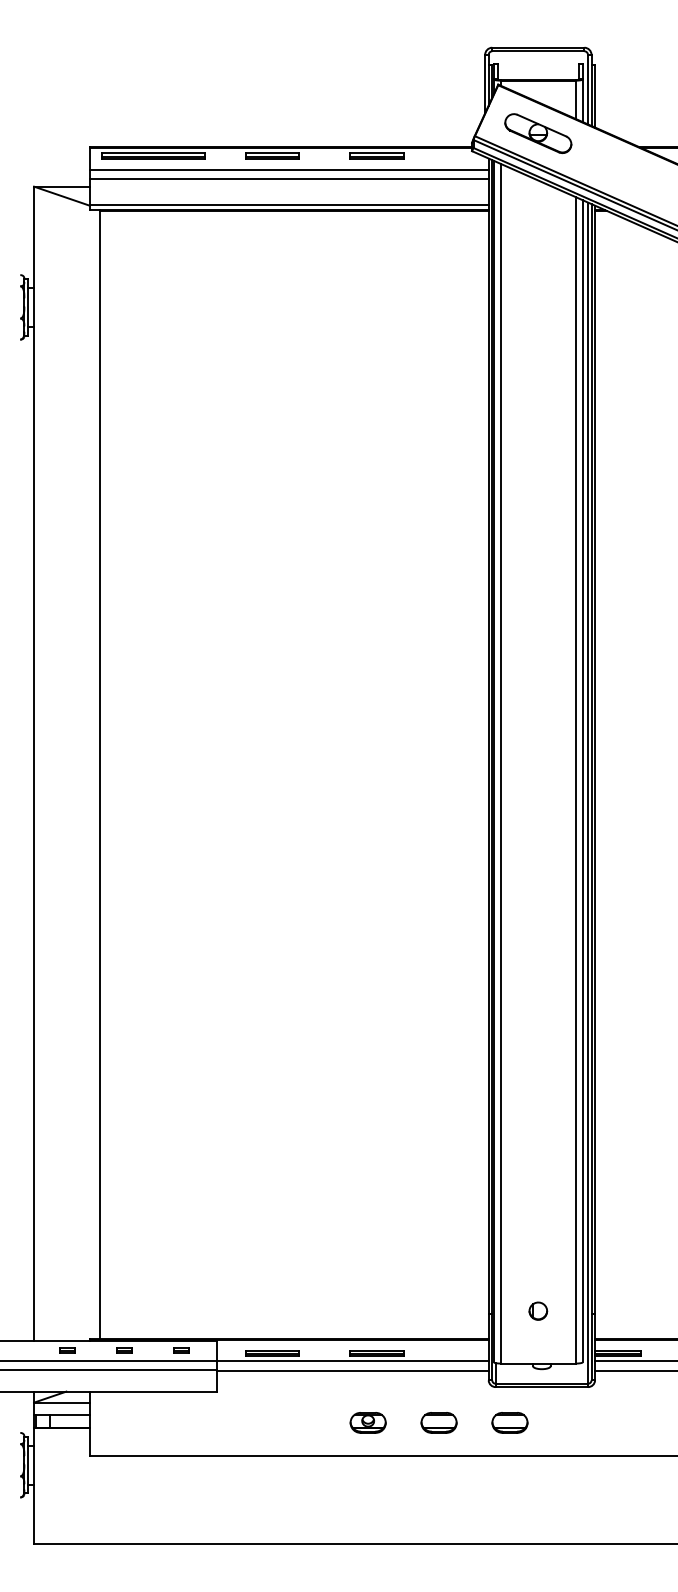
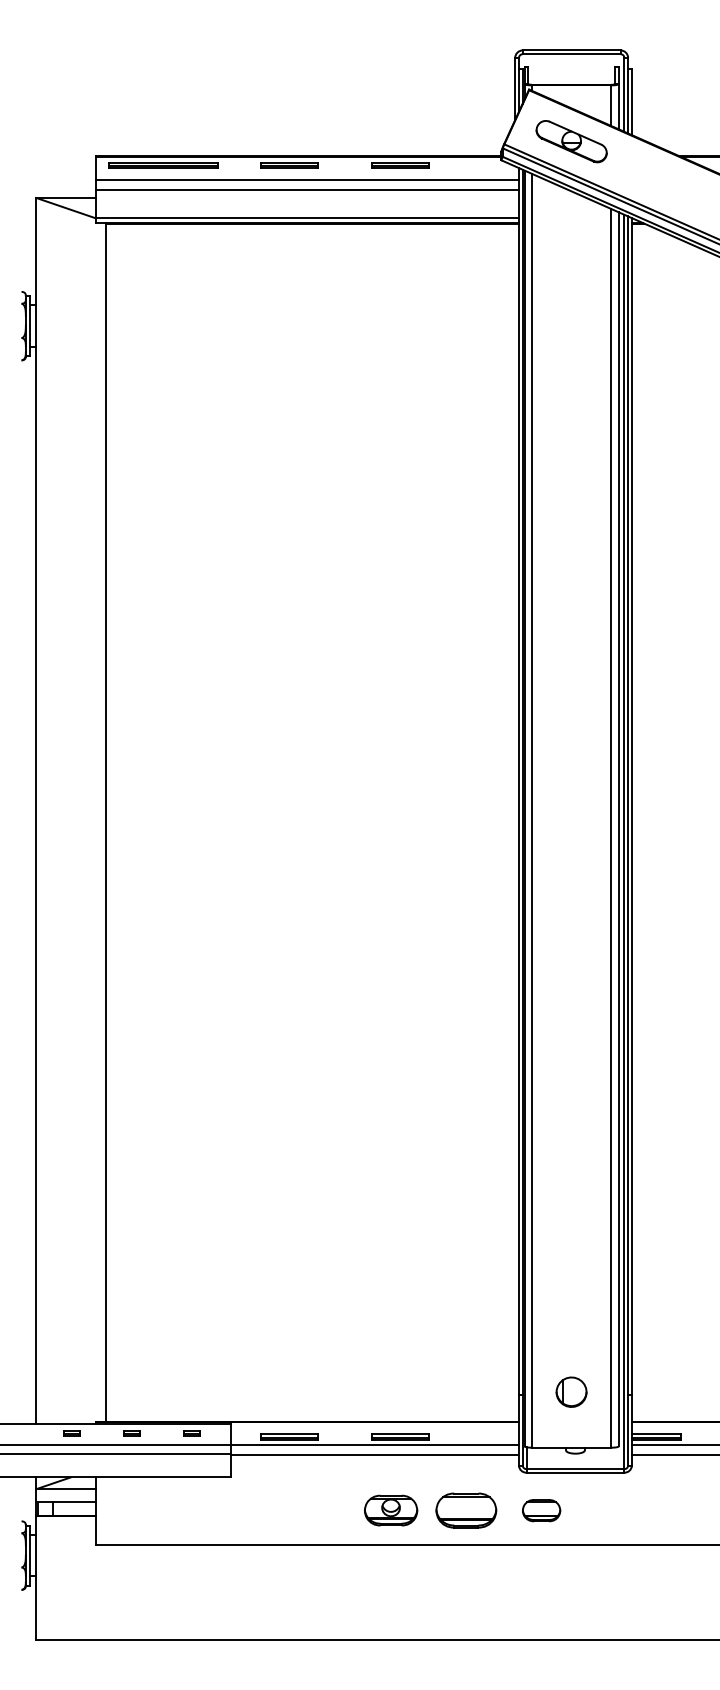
part: (538, 1310) -> (571, 1391), size x1.6
part: (367, 1422) -> (390, 1510), size x1.4
part: (438, 1422) -> (465, 1510), size x1.6

